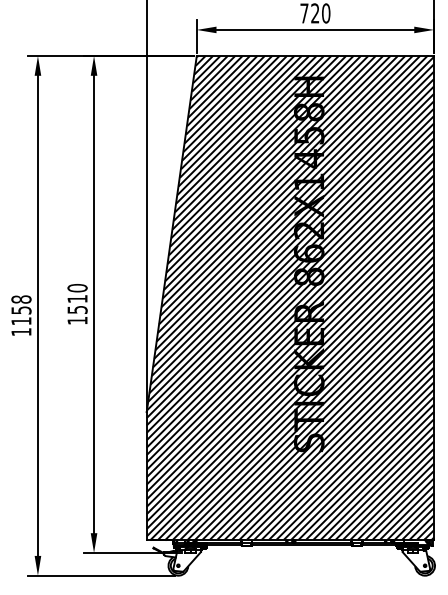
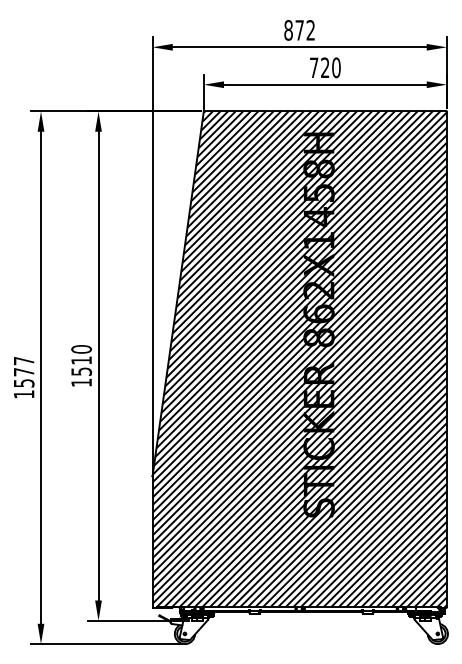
text: (20, 309) -> (23, 371), 1158 -> 1577

